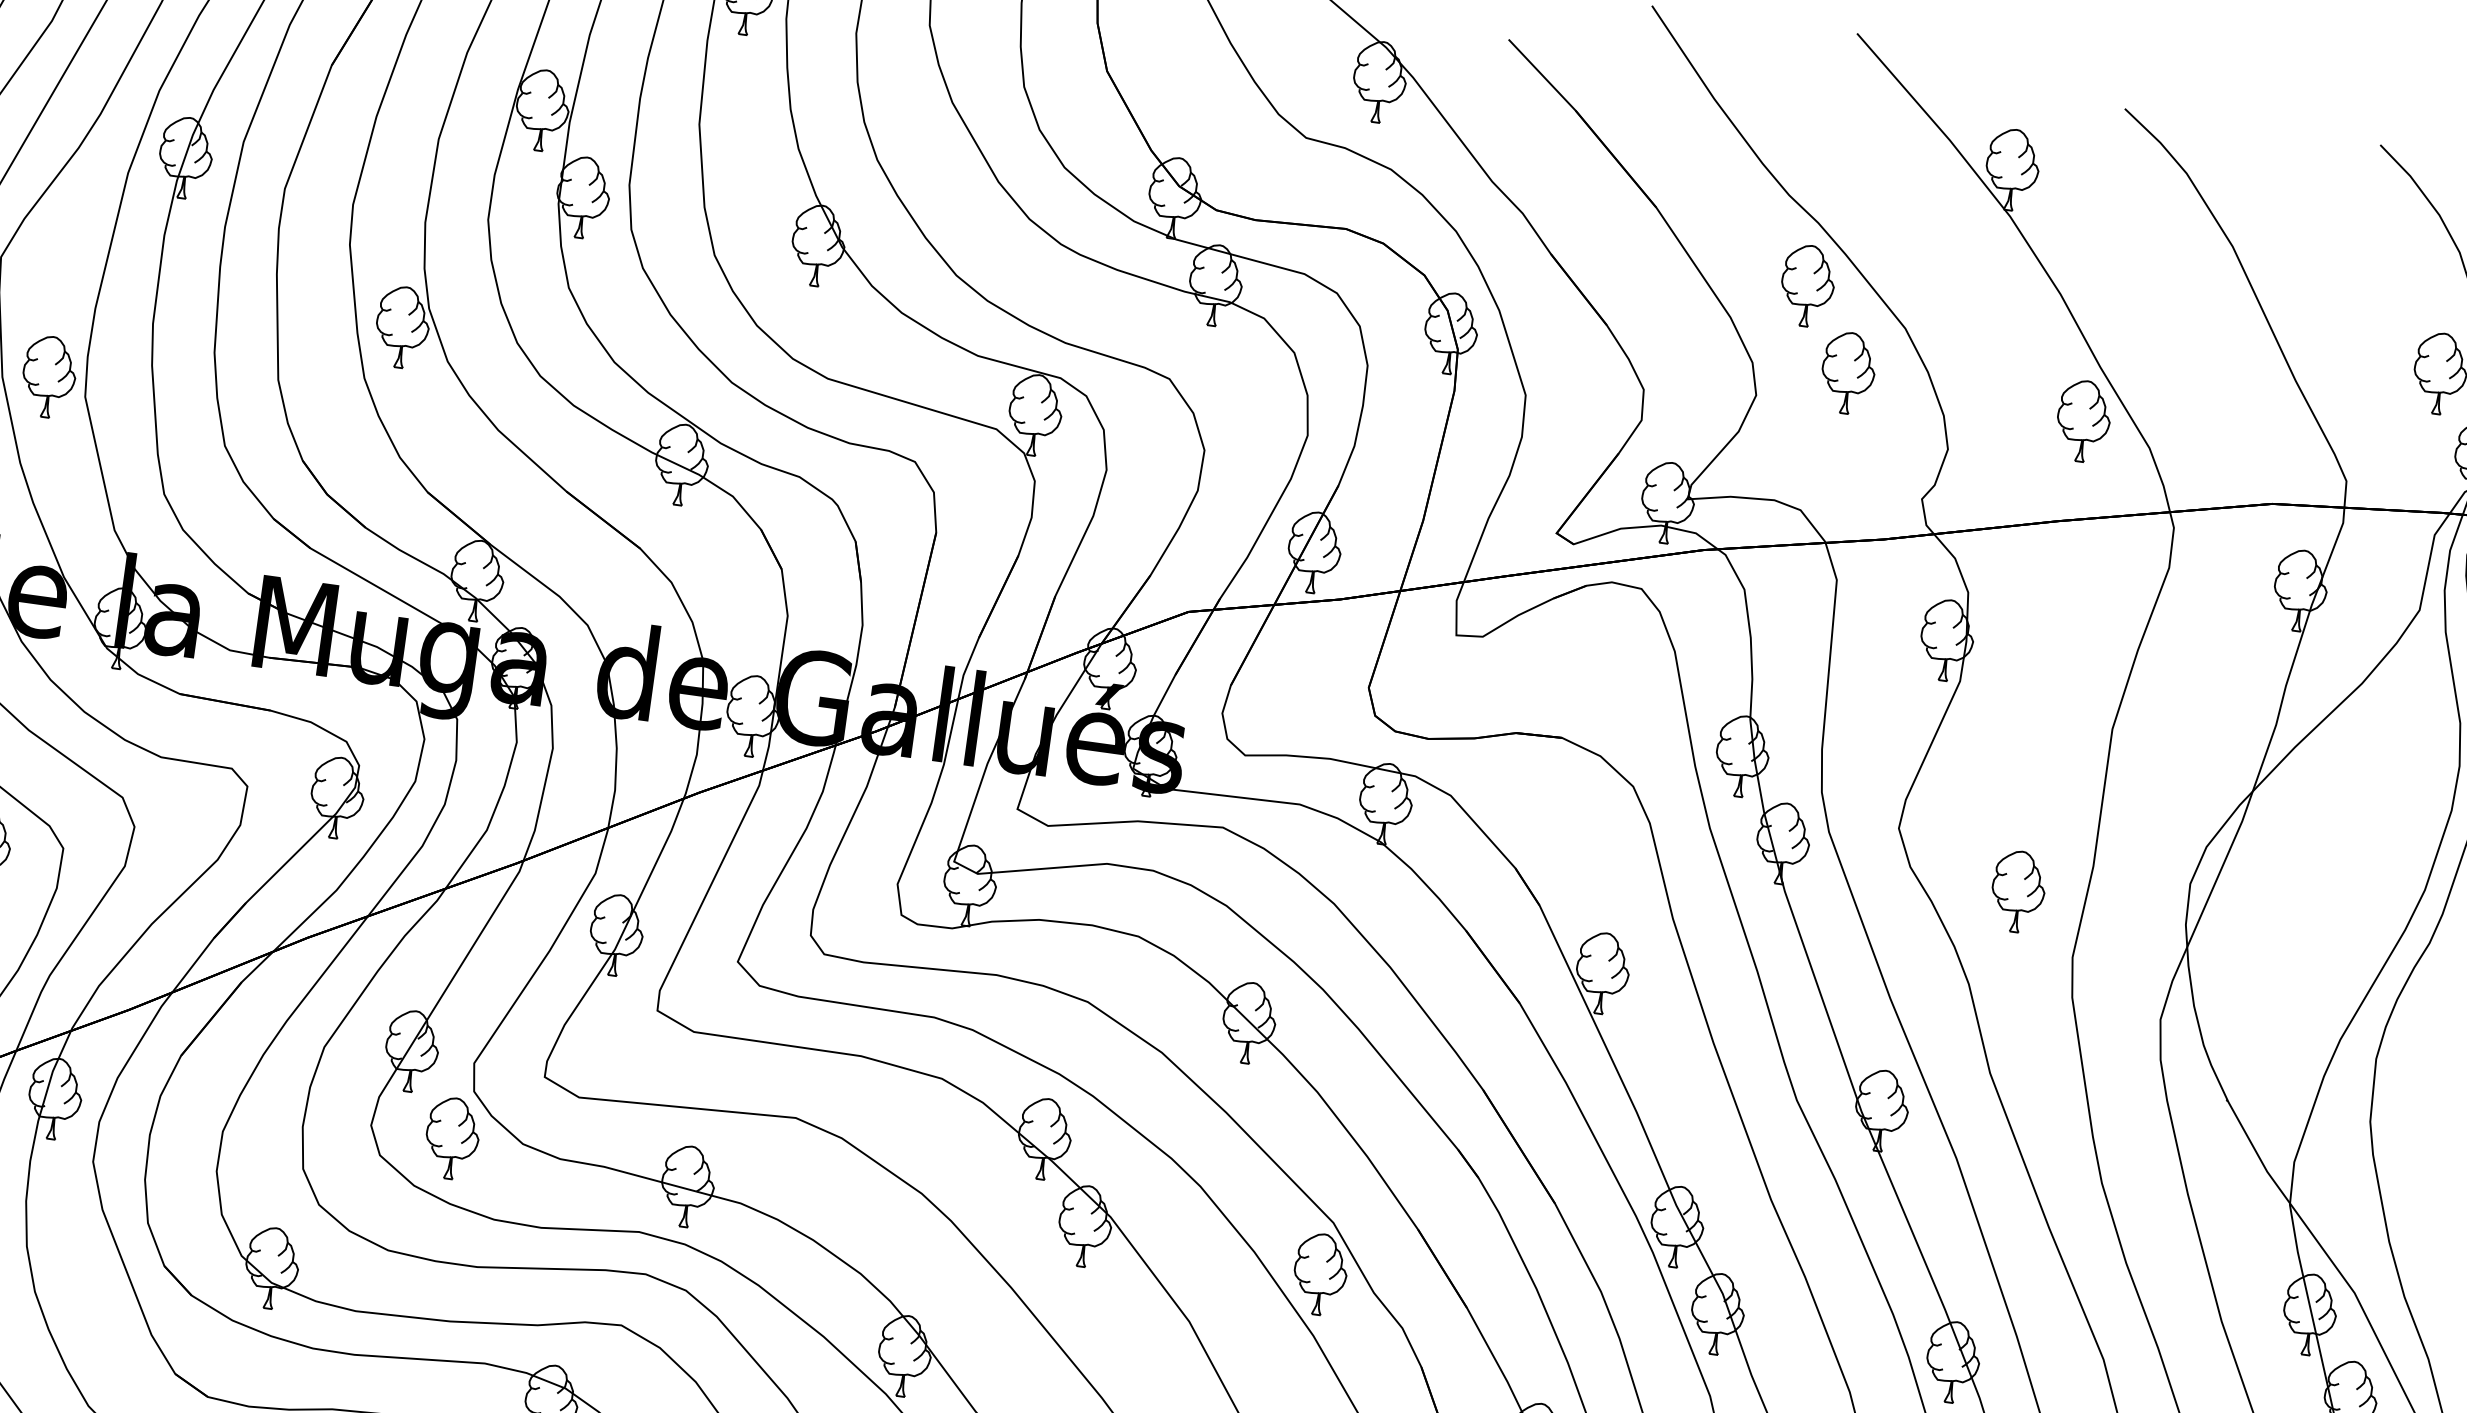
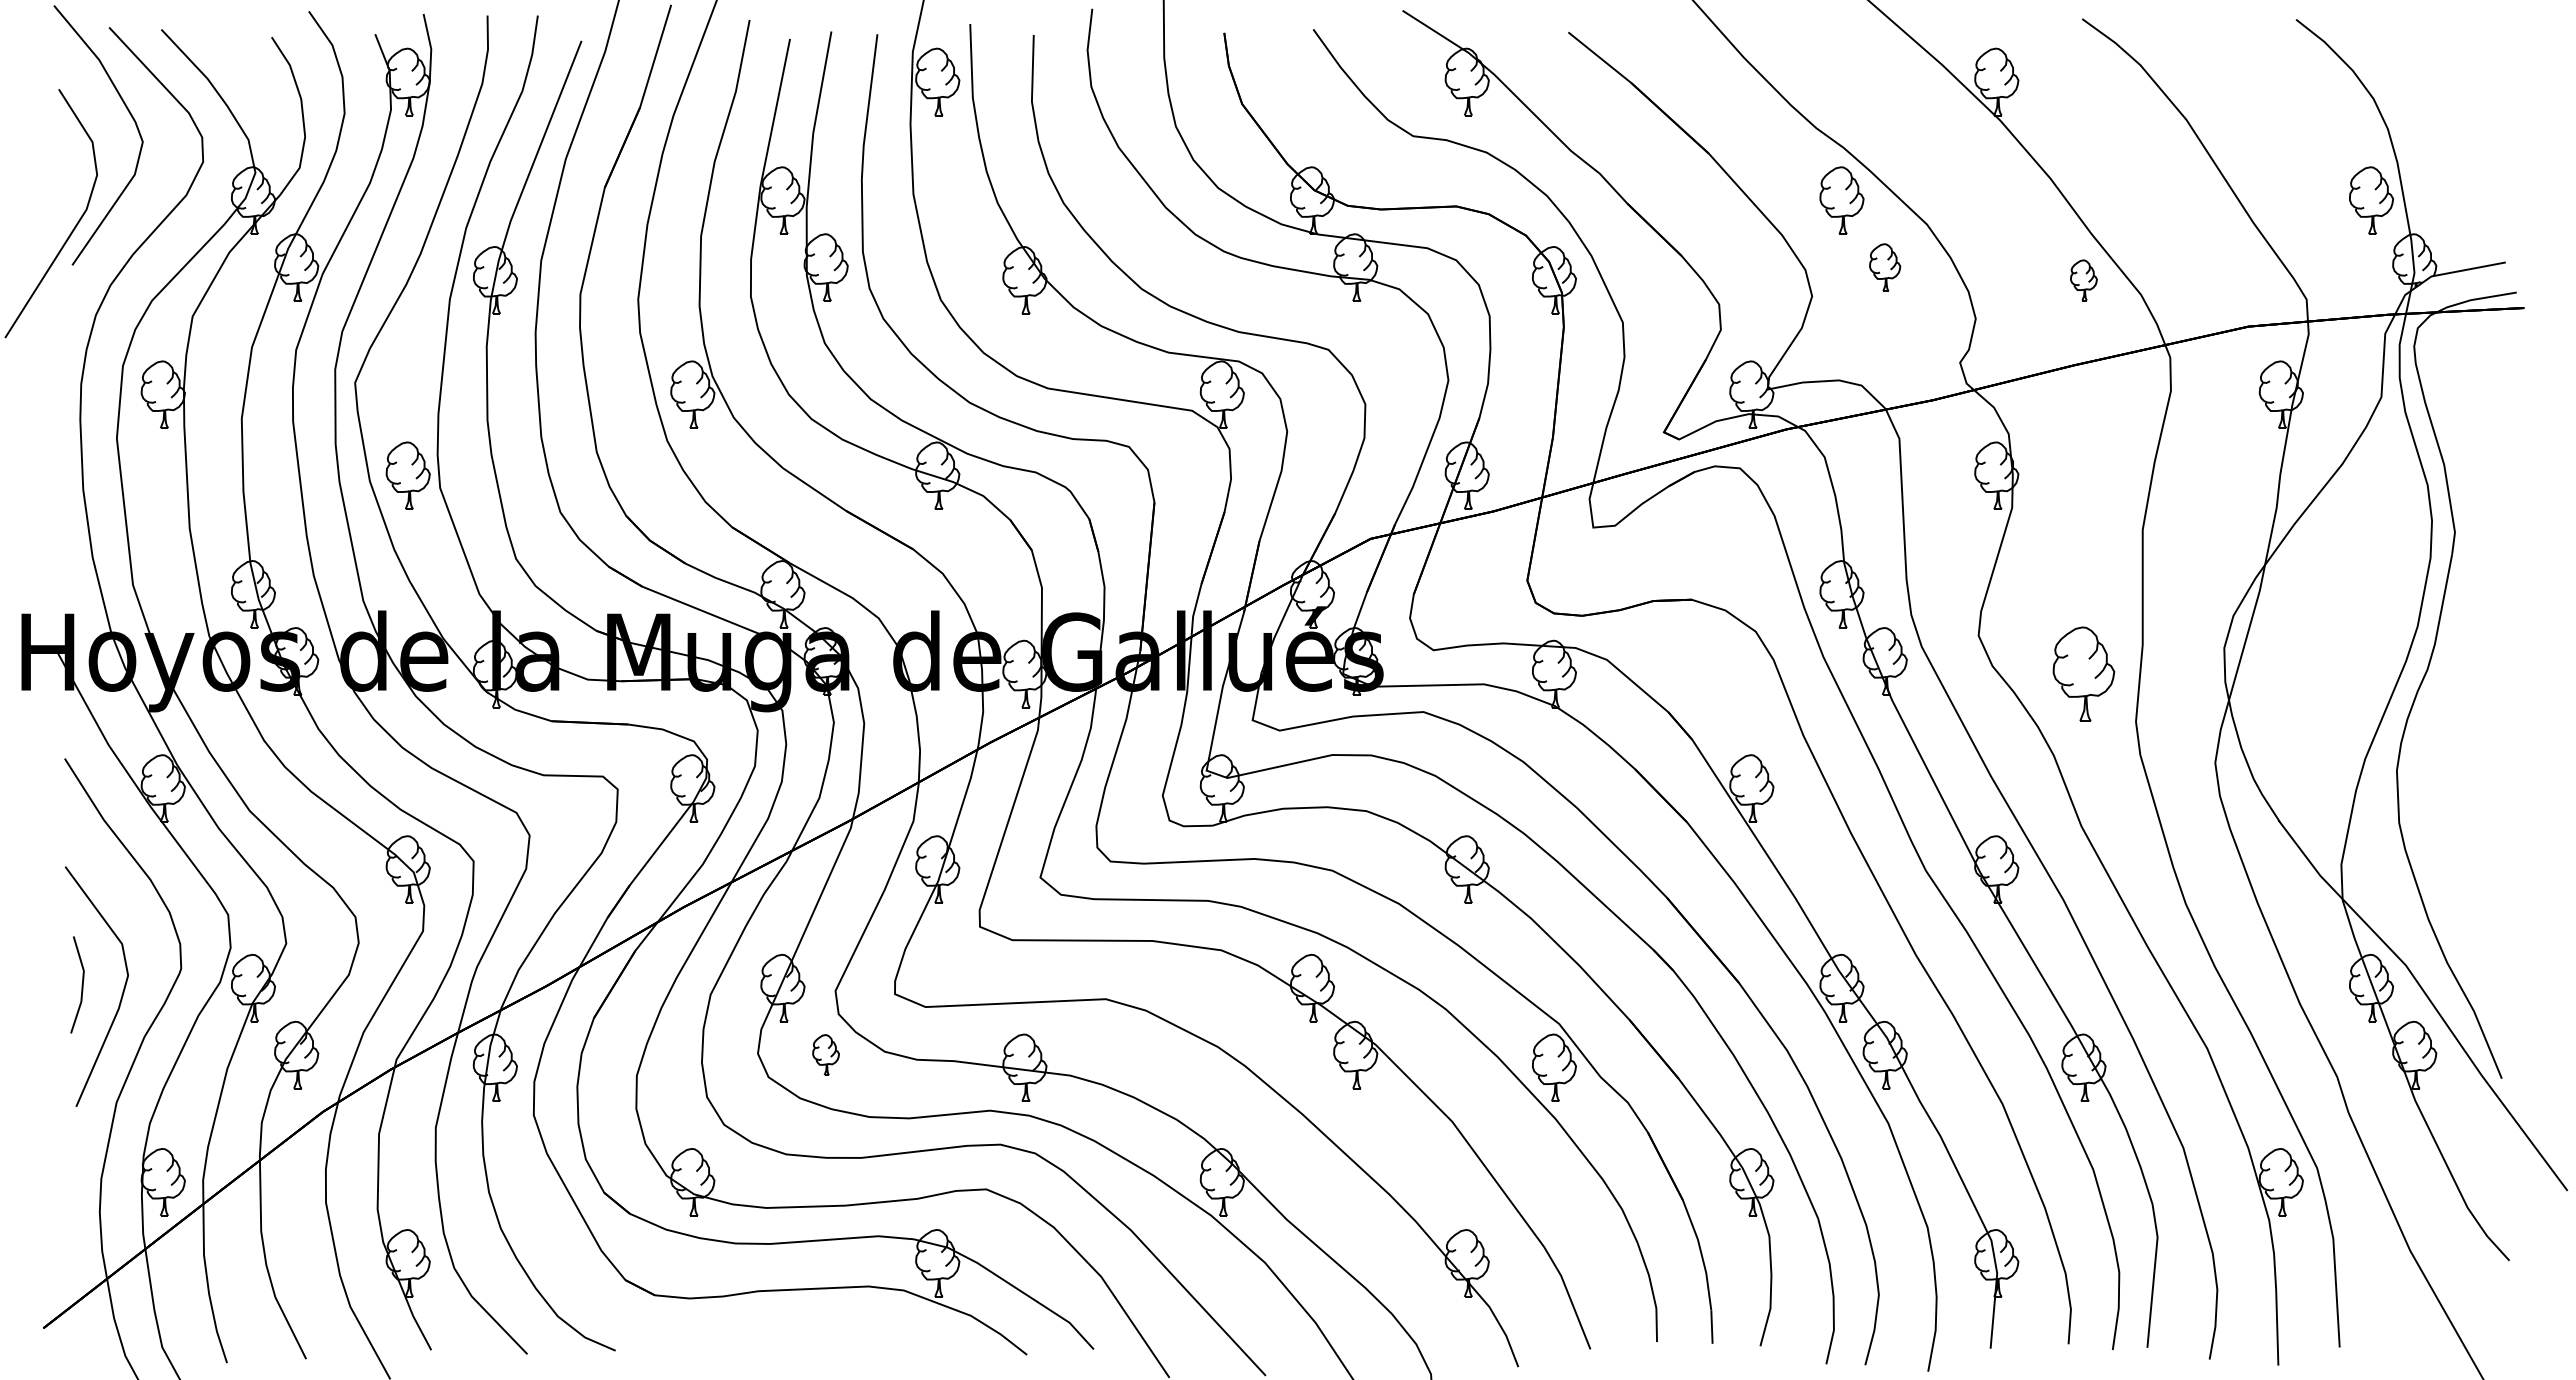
part: (1847, 372) -> (1884, 267), size x0.7
part: (2083, 421) -> (2083, 280), size x0.6
part: (2017, 890) -> (2083, 673), size x1.4
part: (451, 1137) -> (825, 1054), size x0.6

